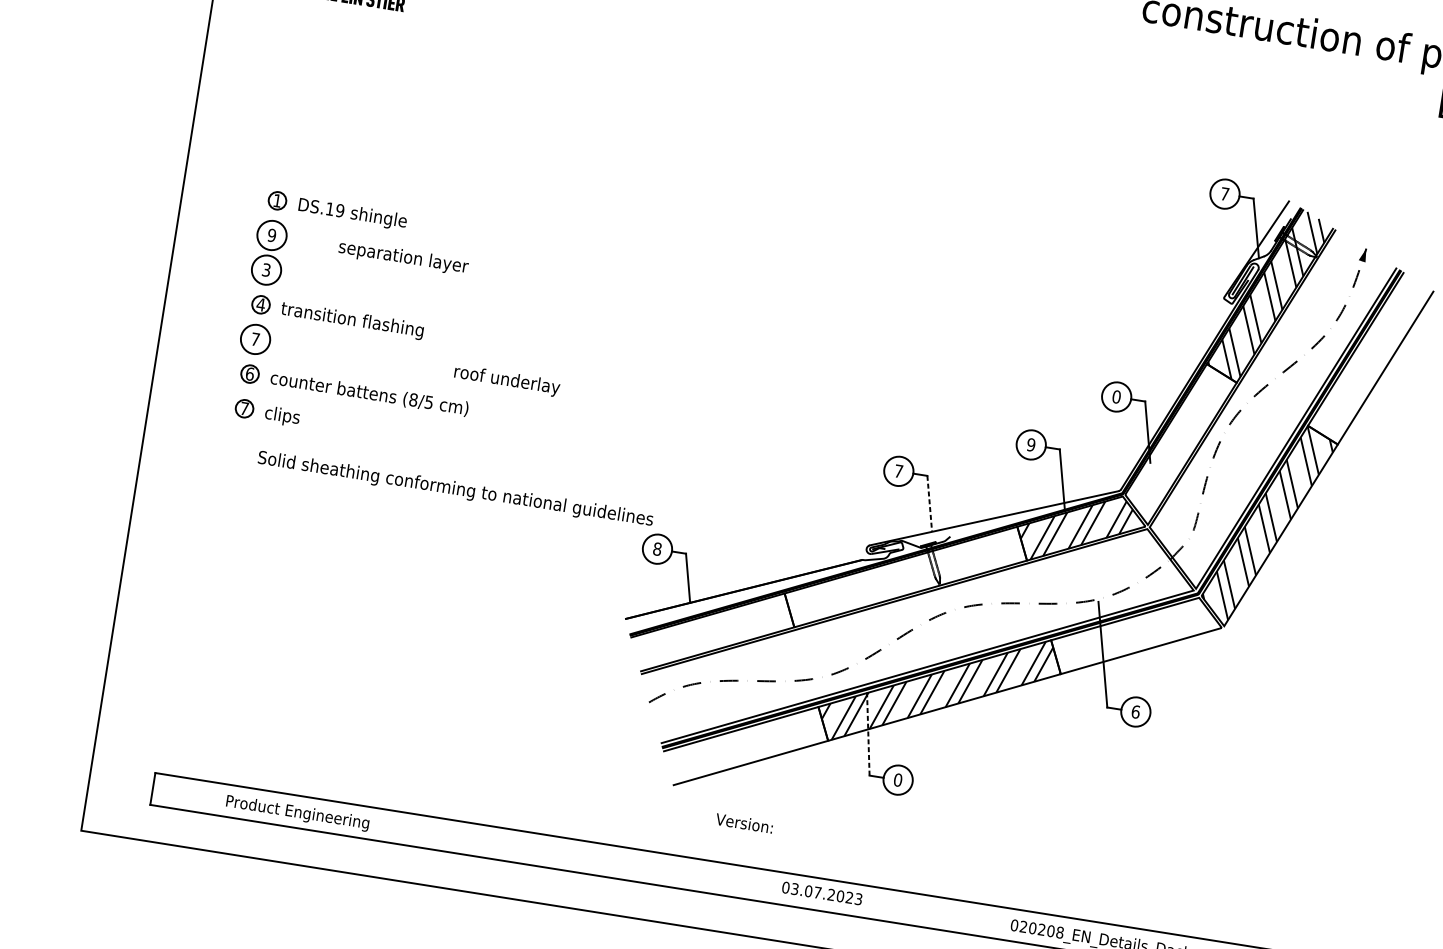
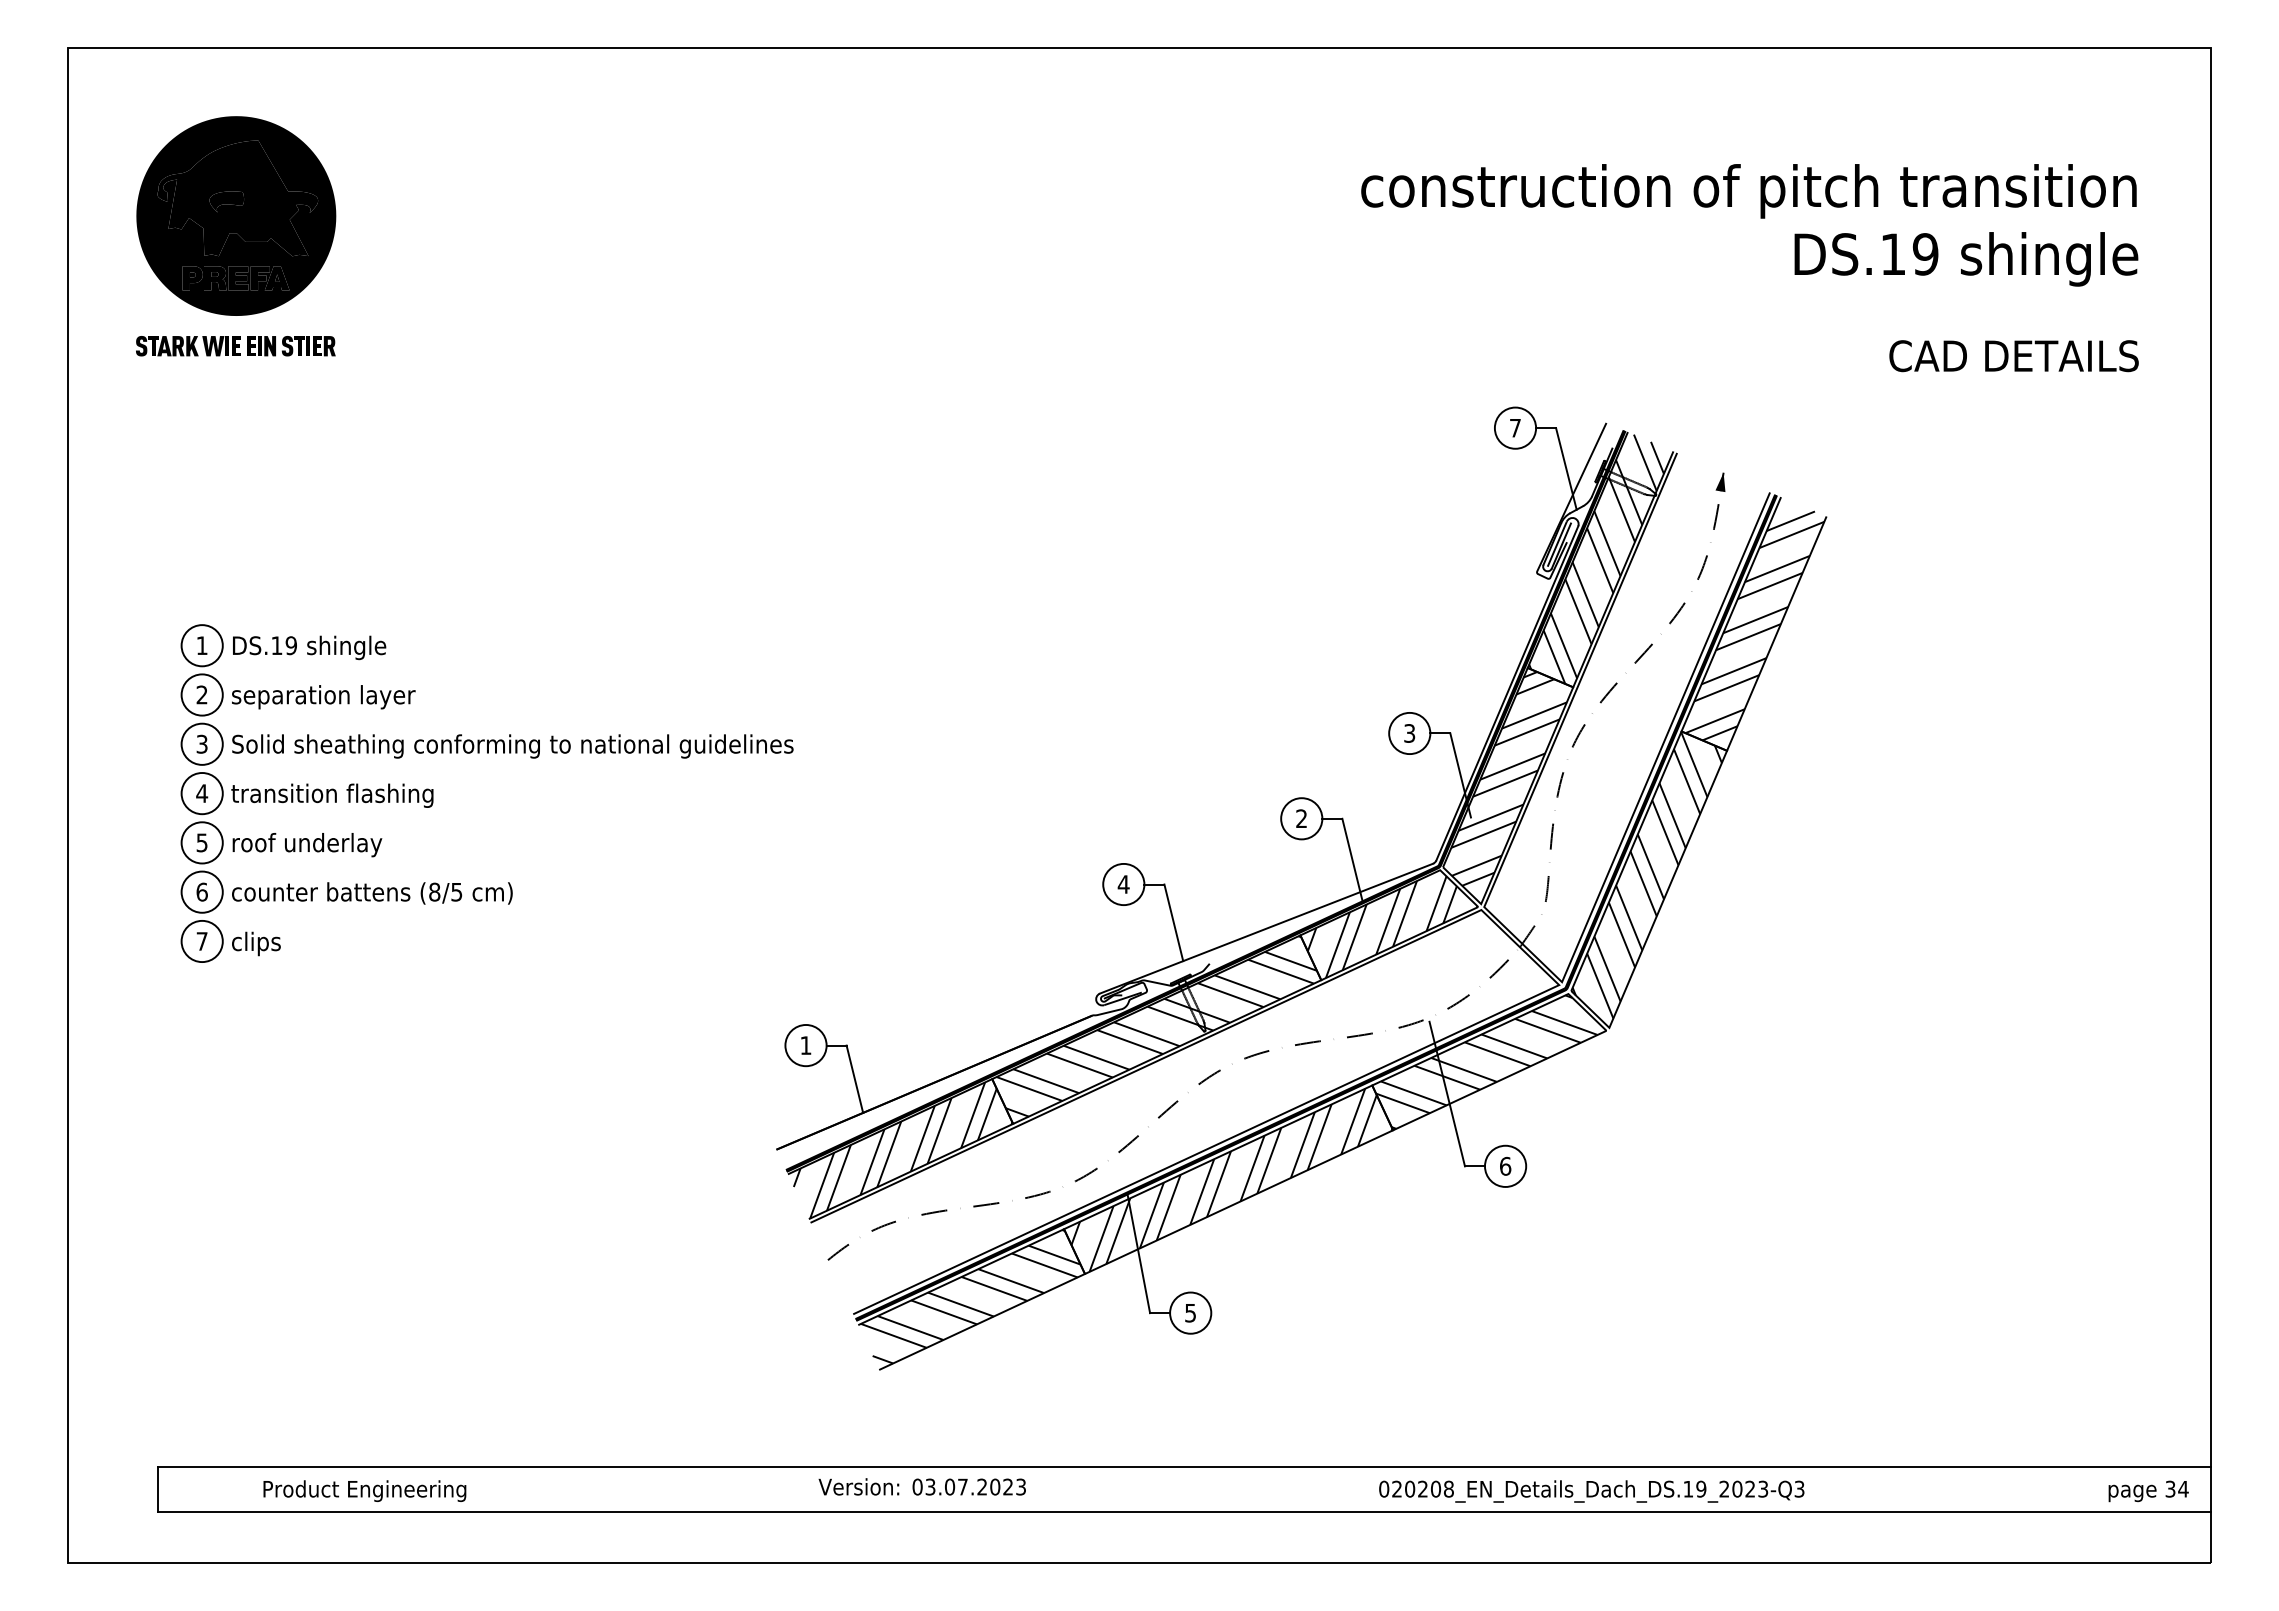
circle: (277, 200) -> (201, 645), size x1.67
text: (271, 235) -> (201, 694), 9 -> 2
text: (403, 258) -> (323, 697), moved
circle: (260, 304) -> (201, 793), size x1.67
text: (255, 339) -> (201, 842), 7 -> 5
hatch: (1371, 359) -> (1754, 625), added
circle: (249, 373) -> (201, 891), size x1.67
text: (507, 381) -> (307, 845), moved
text: (1116, 396) -> (1409, 733), 0 -> 3
circle: (244, 408) -> (201, 941), size x1.67
hatch: (1181, 439) -> (1508, 778), added
text: (1031, 444) -> (1301, 818), 9 -> 2
text: (898, 471) -> (1123, 884), 7 -> 4
text: (455, 489) -> (512, 746), moved
line: (929, 504) -> (1173, 923), dashed -> solid
text: (657, 549) -> (805, 1045), 8 -> 1
hatch: (906, 574) -> (1156, 1026), added
hatch: (713, 633) -> (902, 1150), added
hatch: (1134, 636) -> (1486, 1061), added
line: (868, 732) -> (1138, 1253), dashed -> solid
hatch: (745, 743) -> (970, 1296), added
text: (898, 779) -> (1190, 1312), 0 -> 5
text: (744, 823) -> (858, 1486), moved
text: (821, 892) -> (968, 1486), moved

